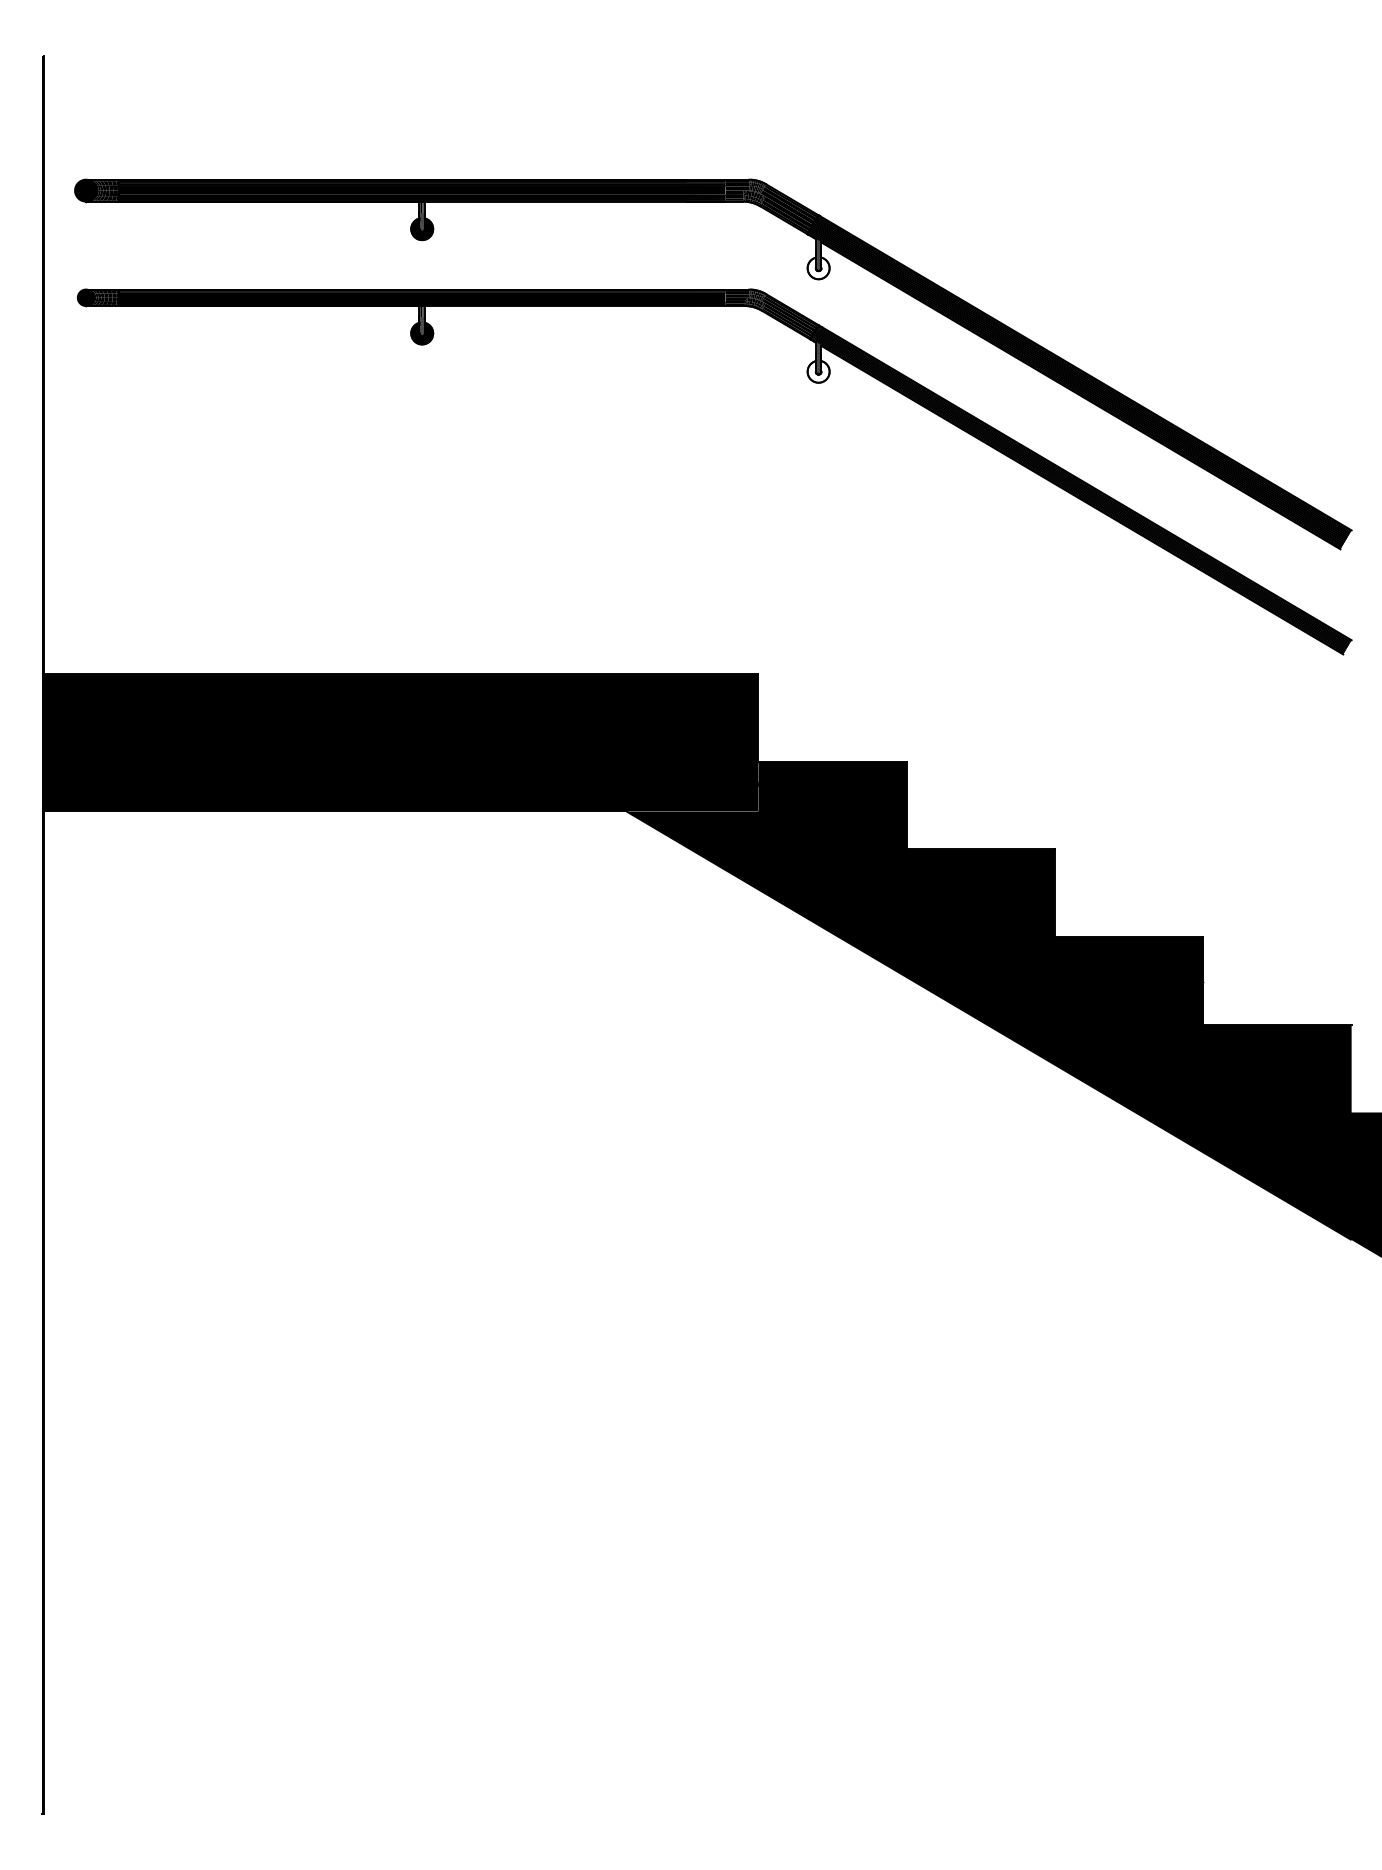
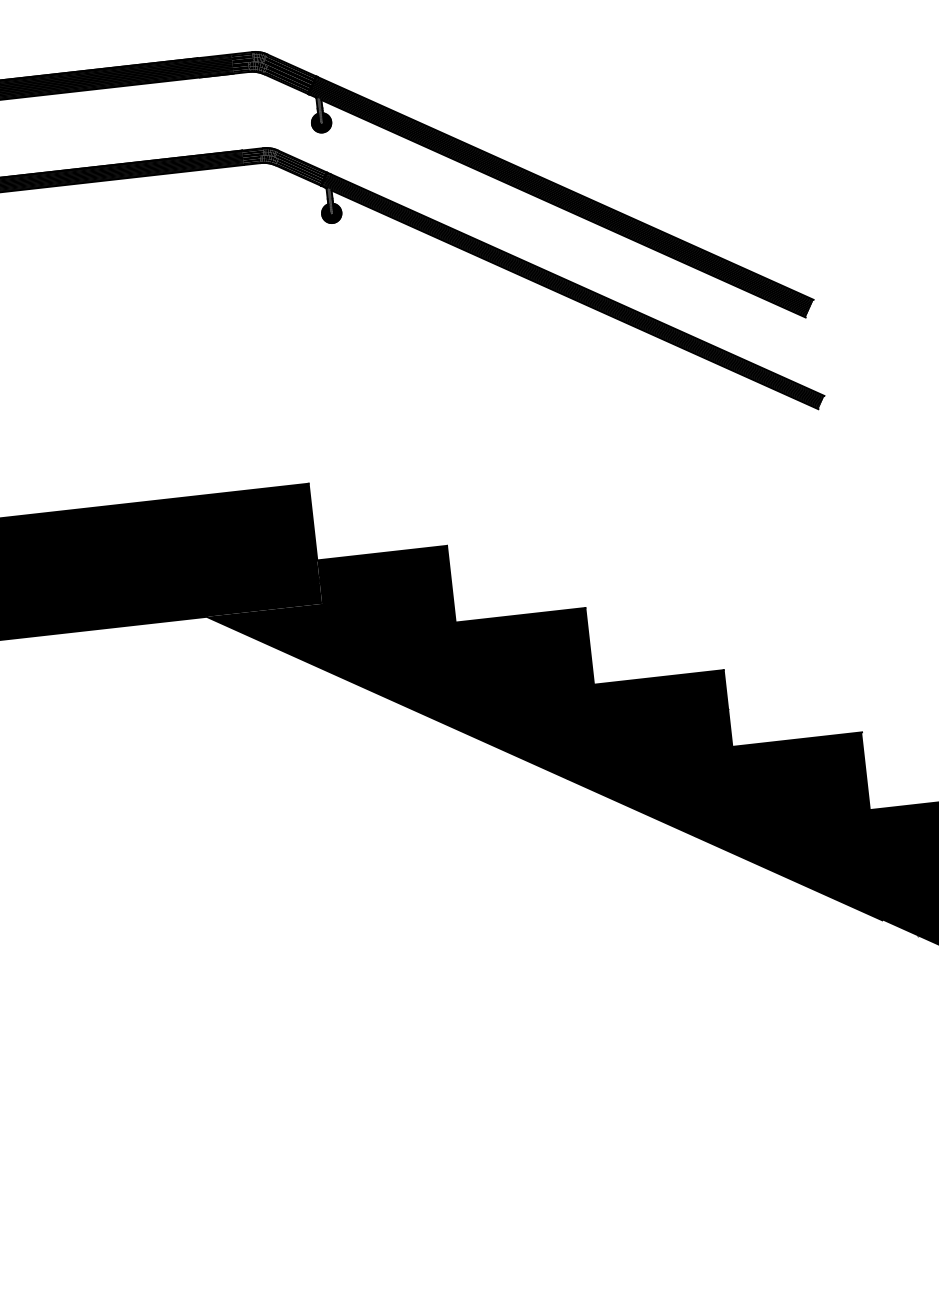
fill: (818, 268) -> (321, 123), added
fill: (818, 371) -> (331, 213), added

